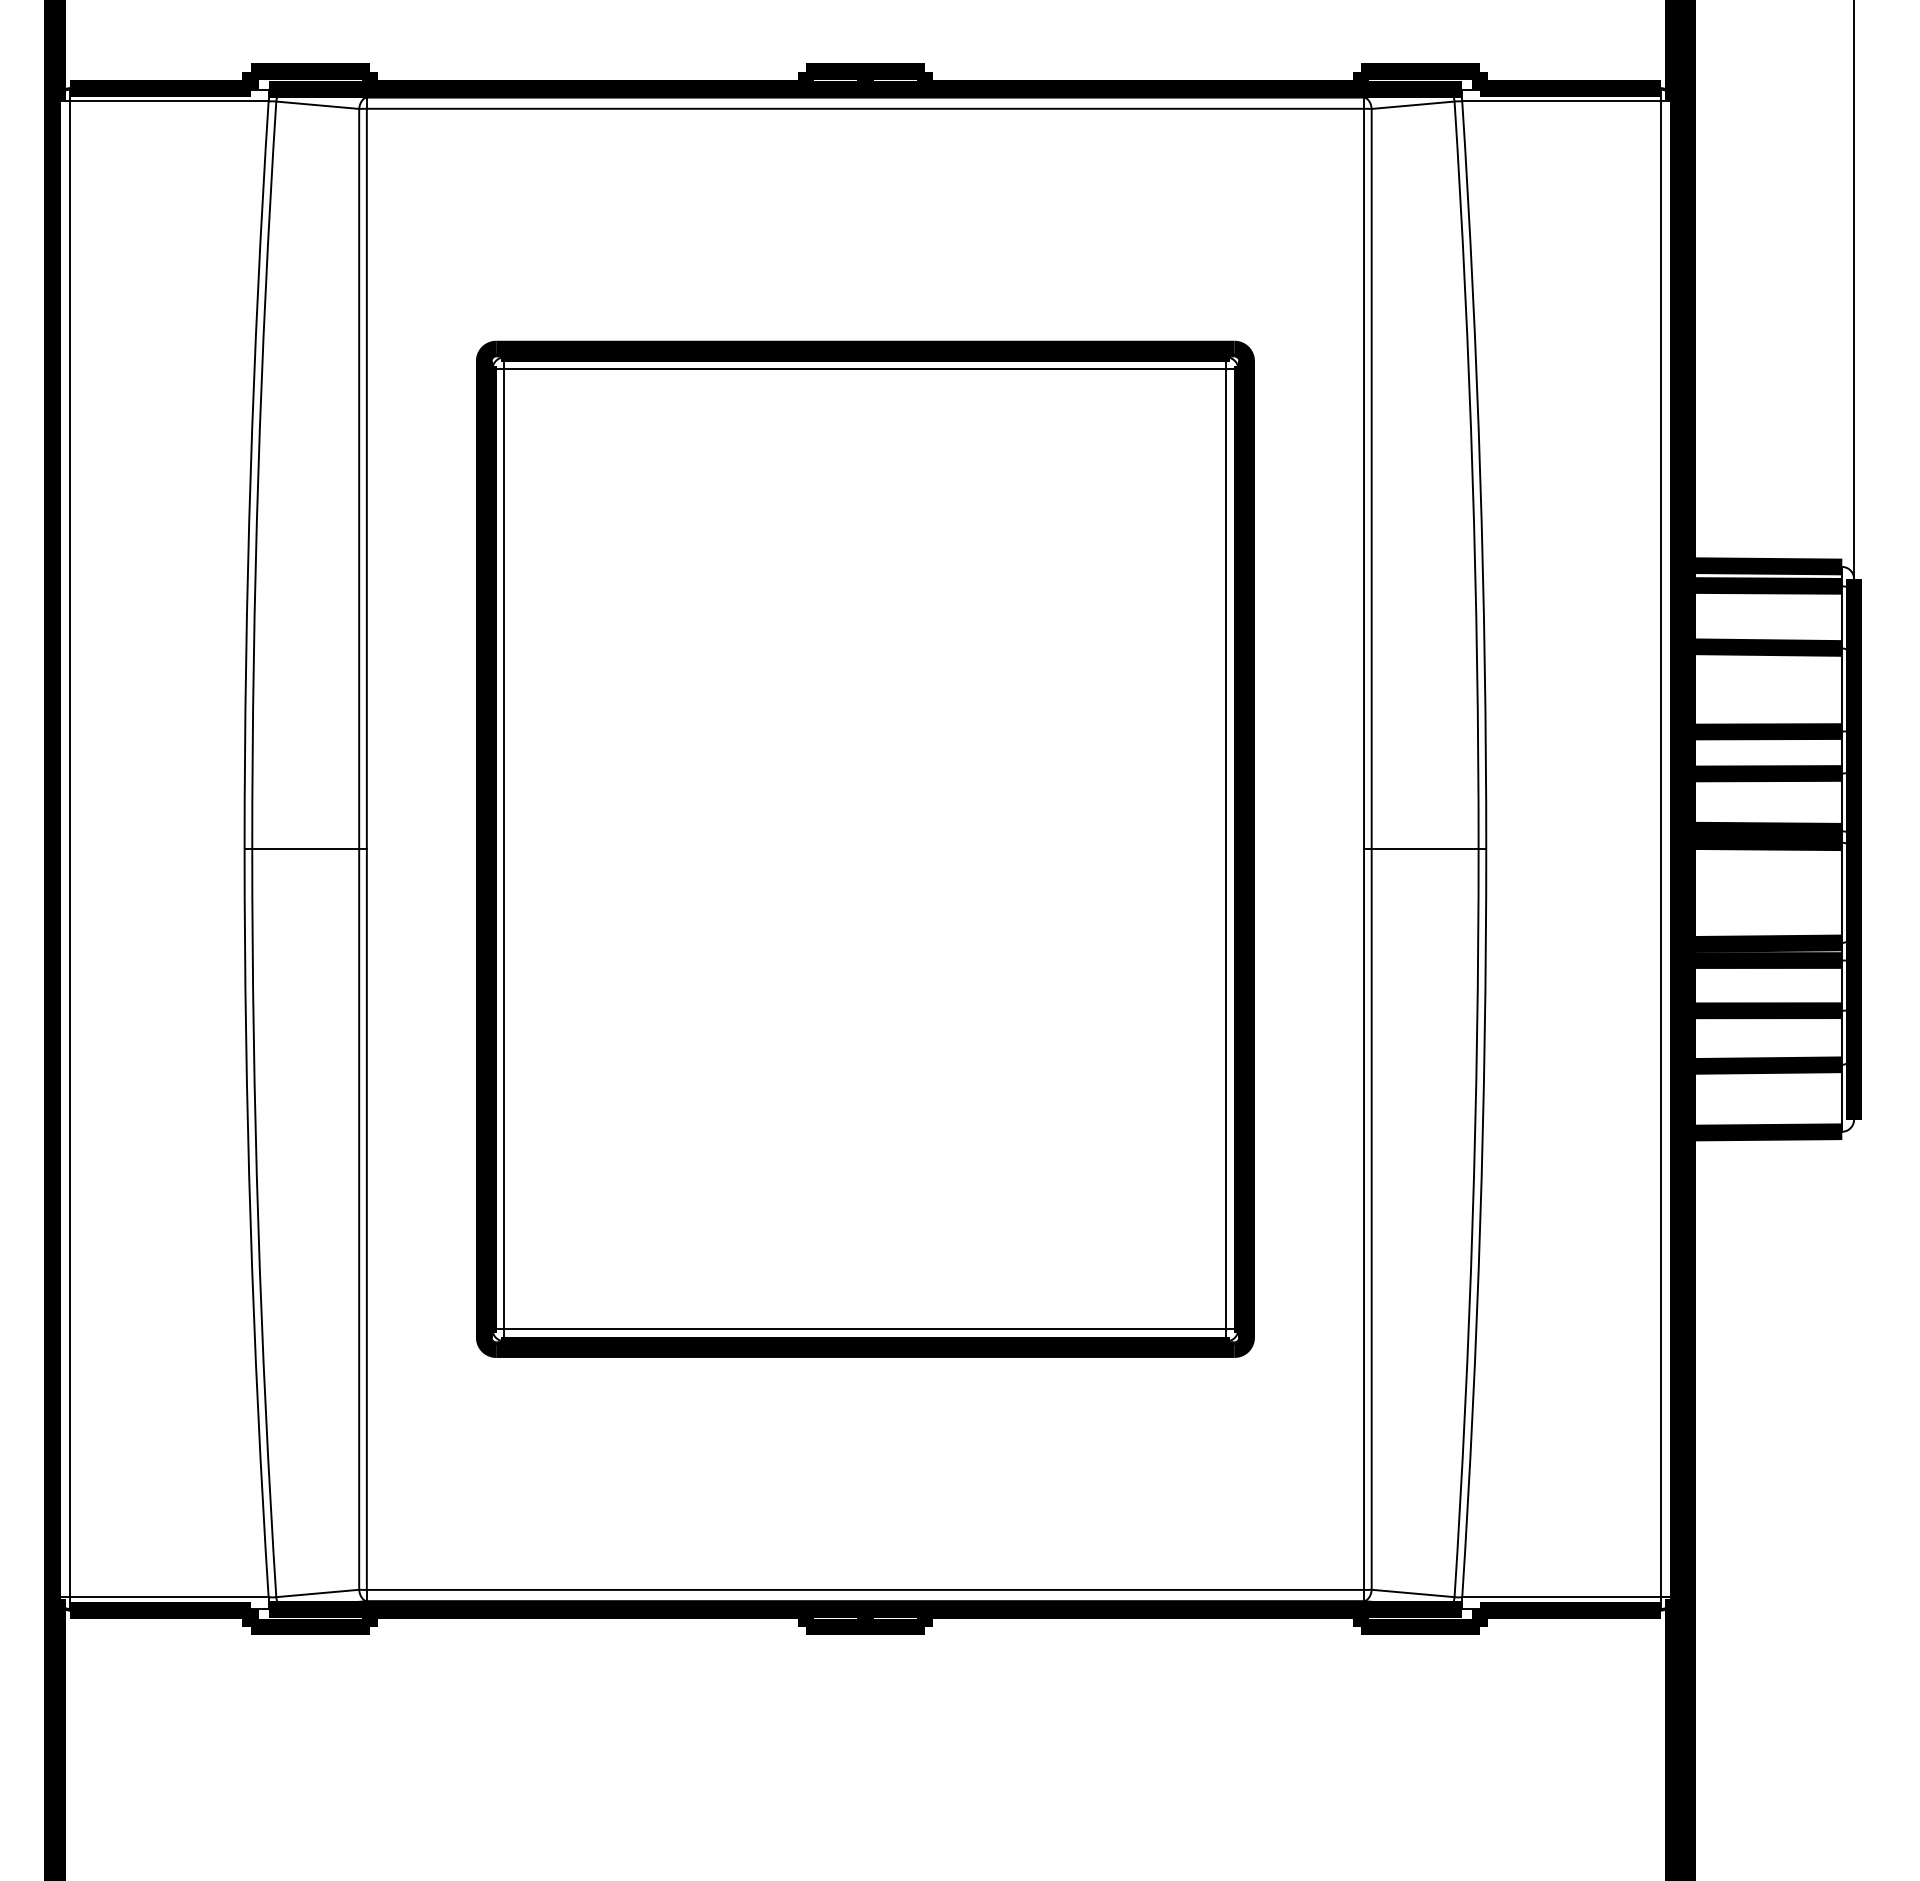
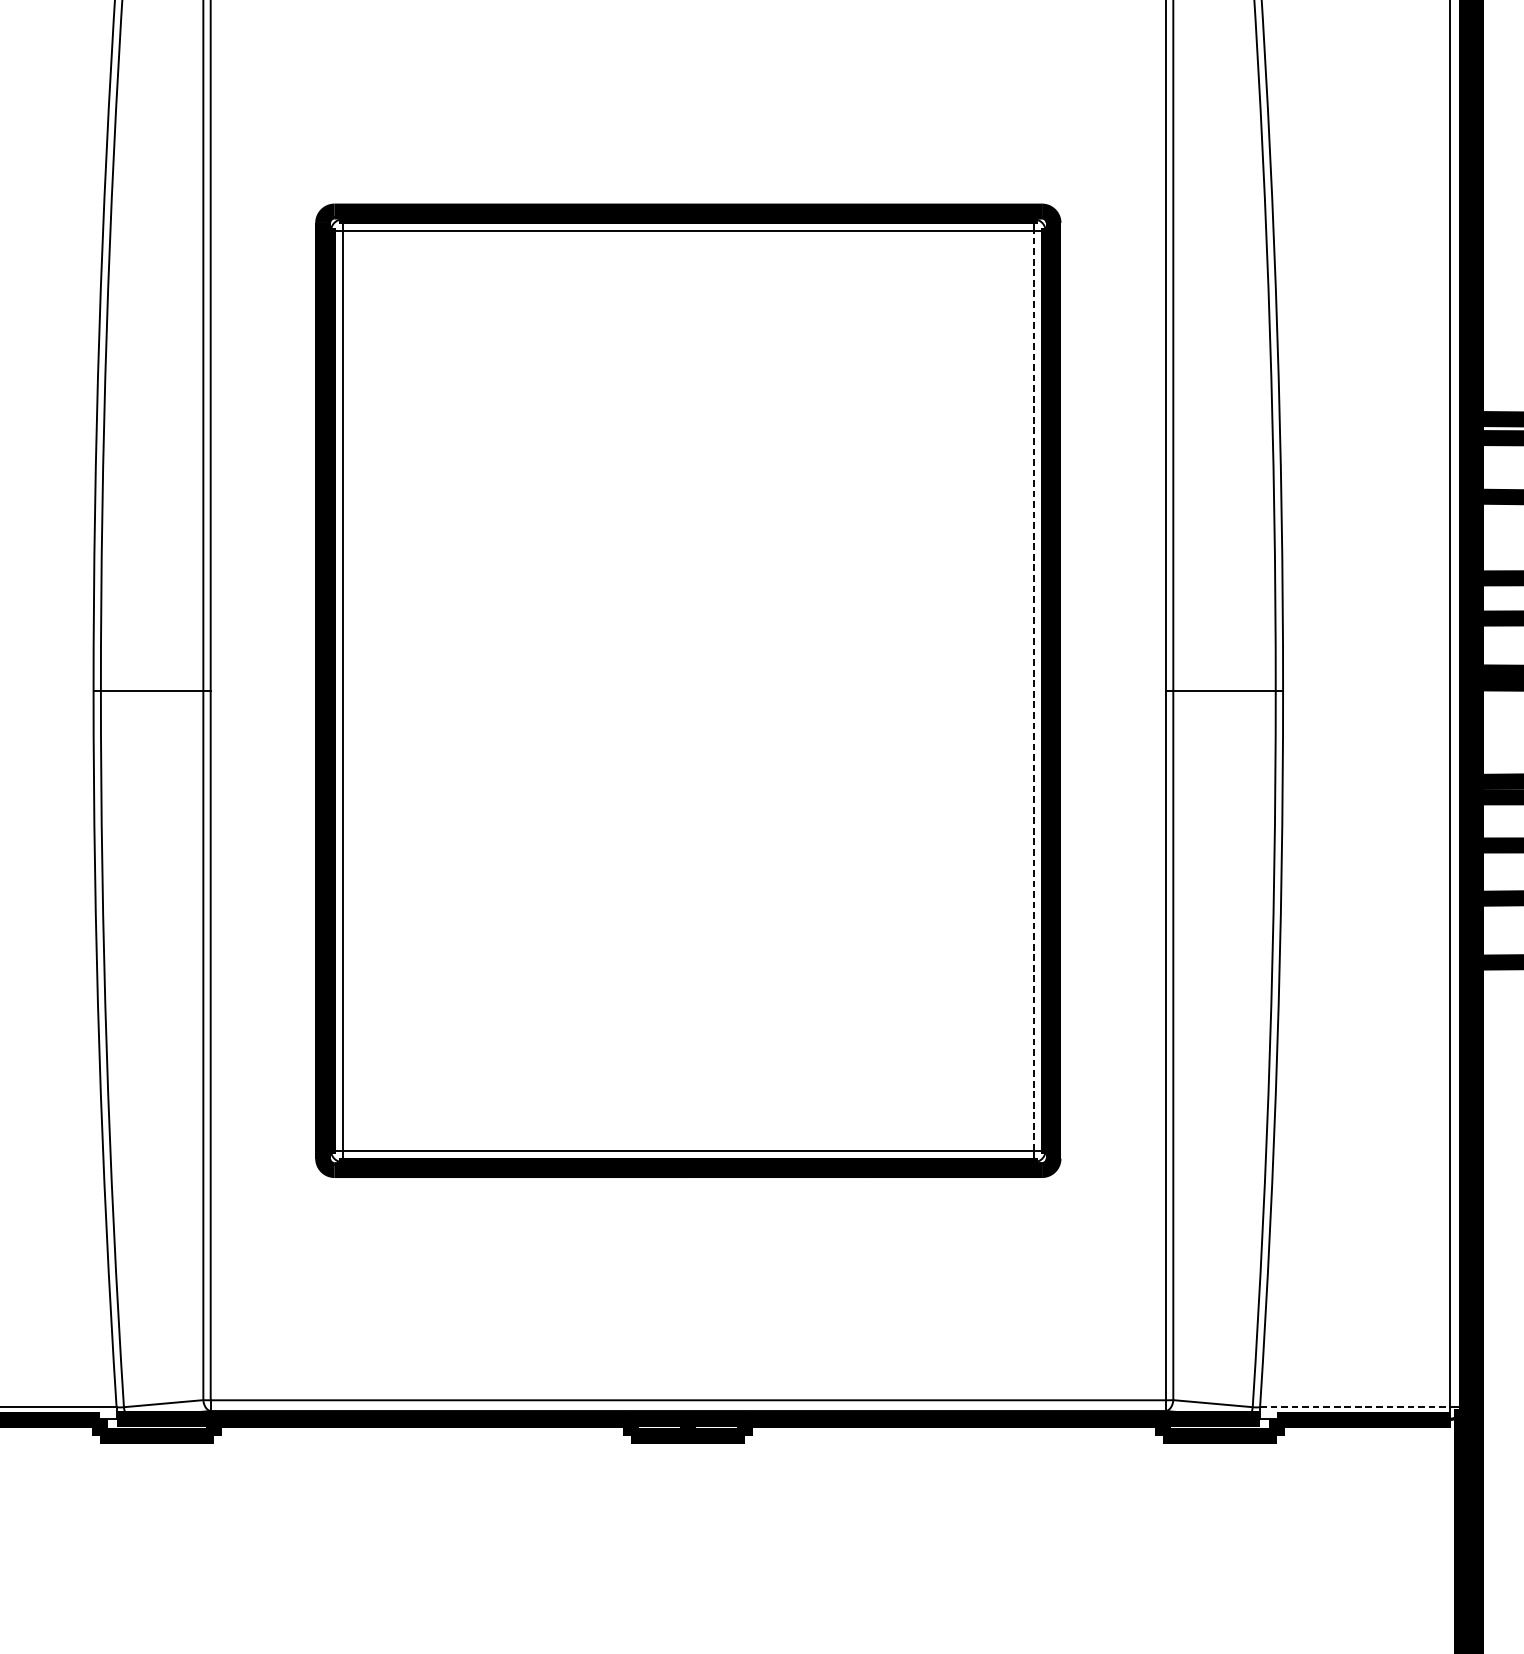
line: (1226, 848) -> (1034, 689), solid -> dashed
line: (1561, 1597) -> (1355, 1407), solid -> dashed

